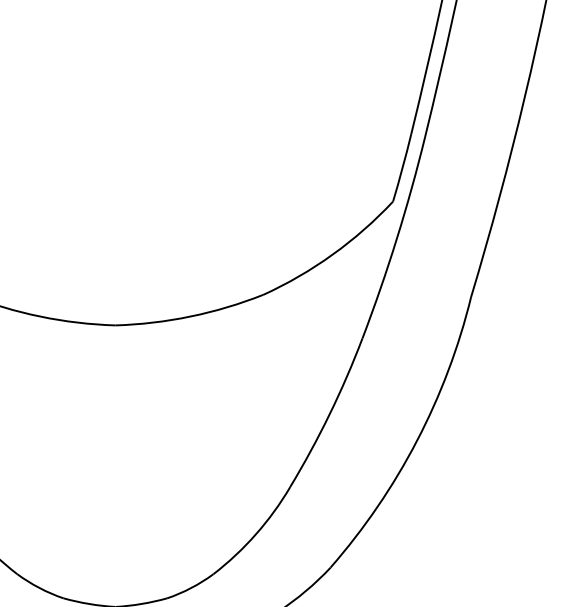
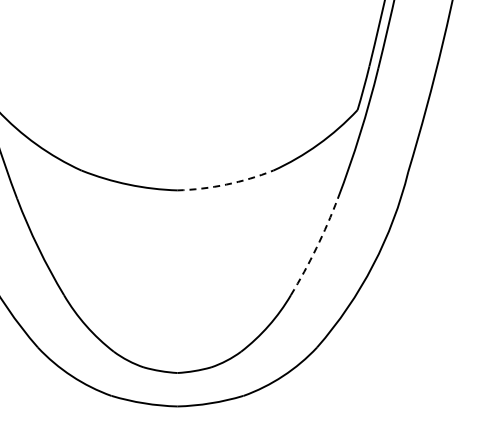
arc: (190, 316) -> (226, 184), solid -> dashed
arc: (329, 414) -> (316, 248), solid -> dashed

